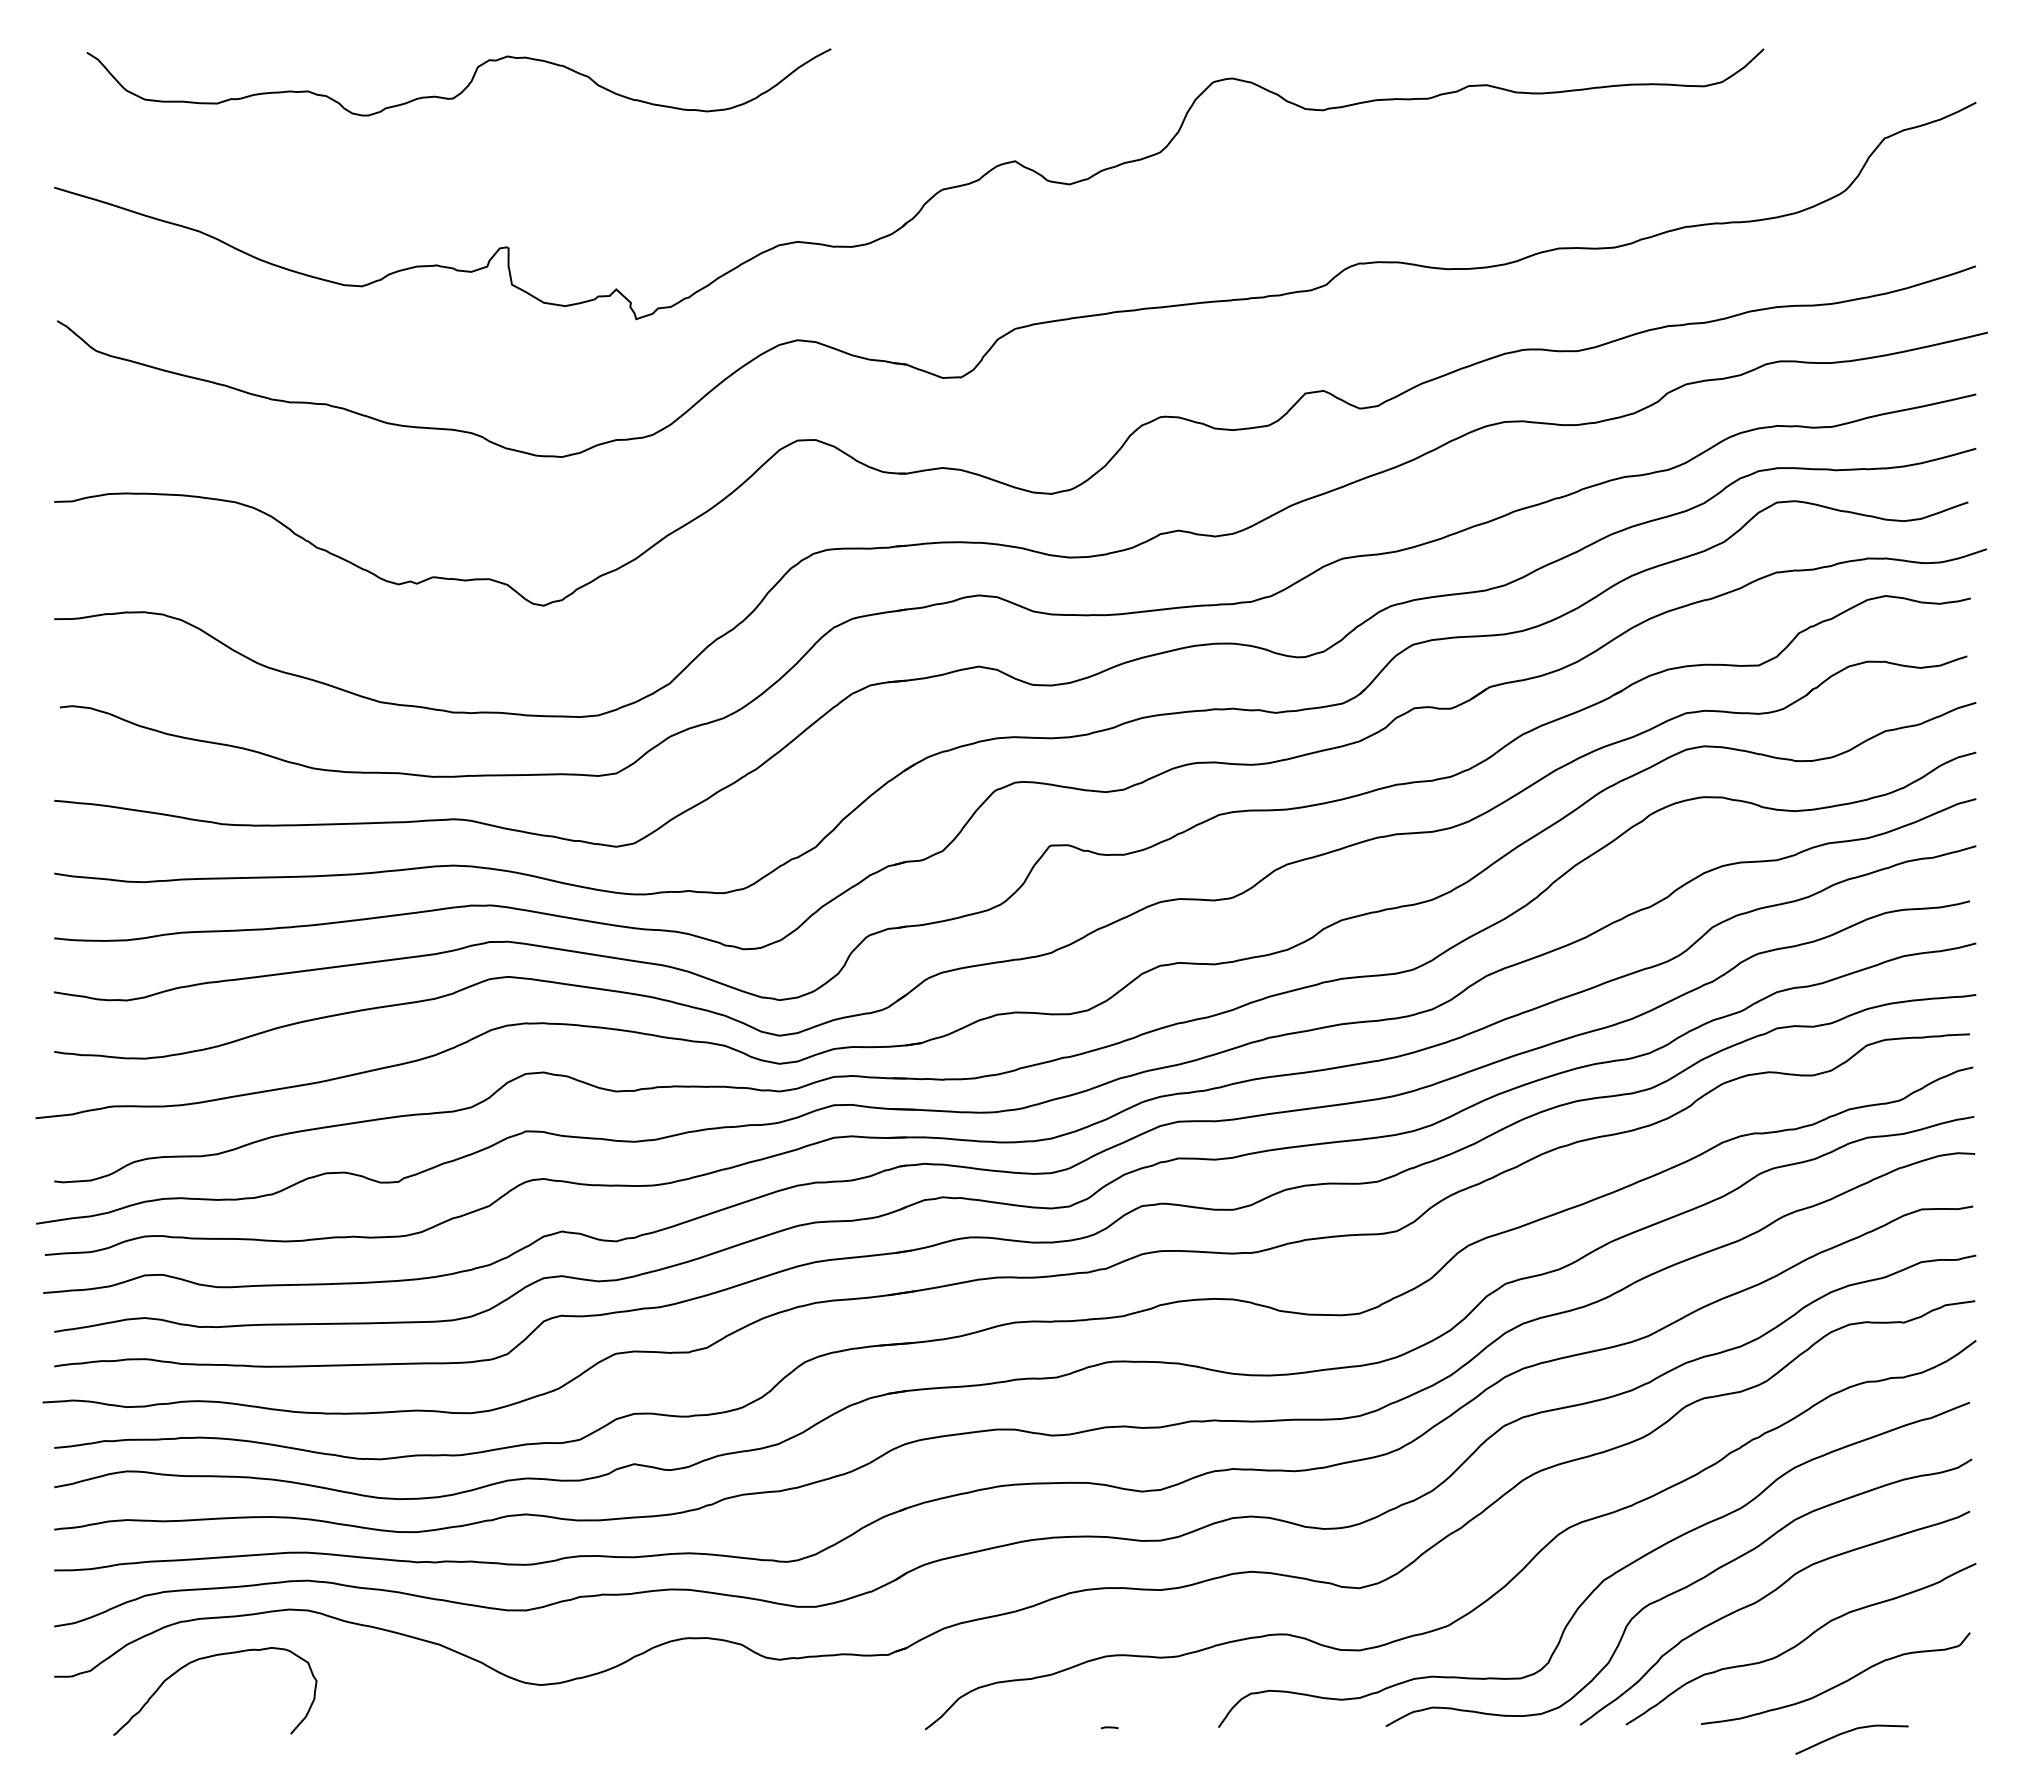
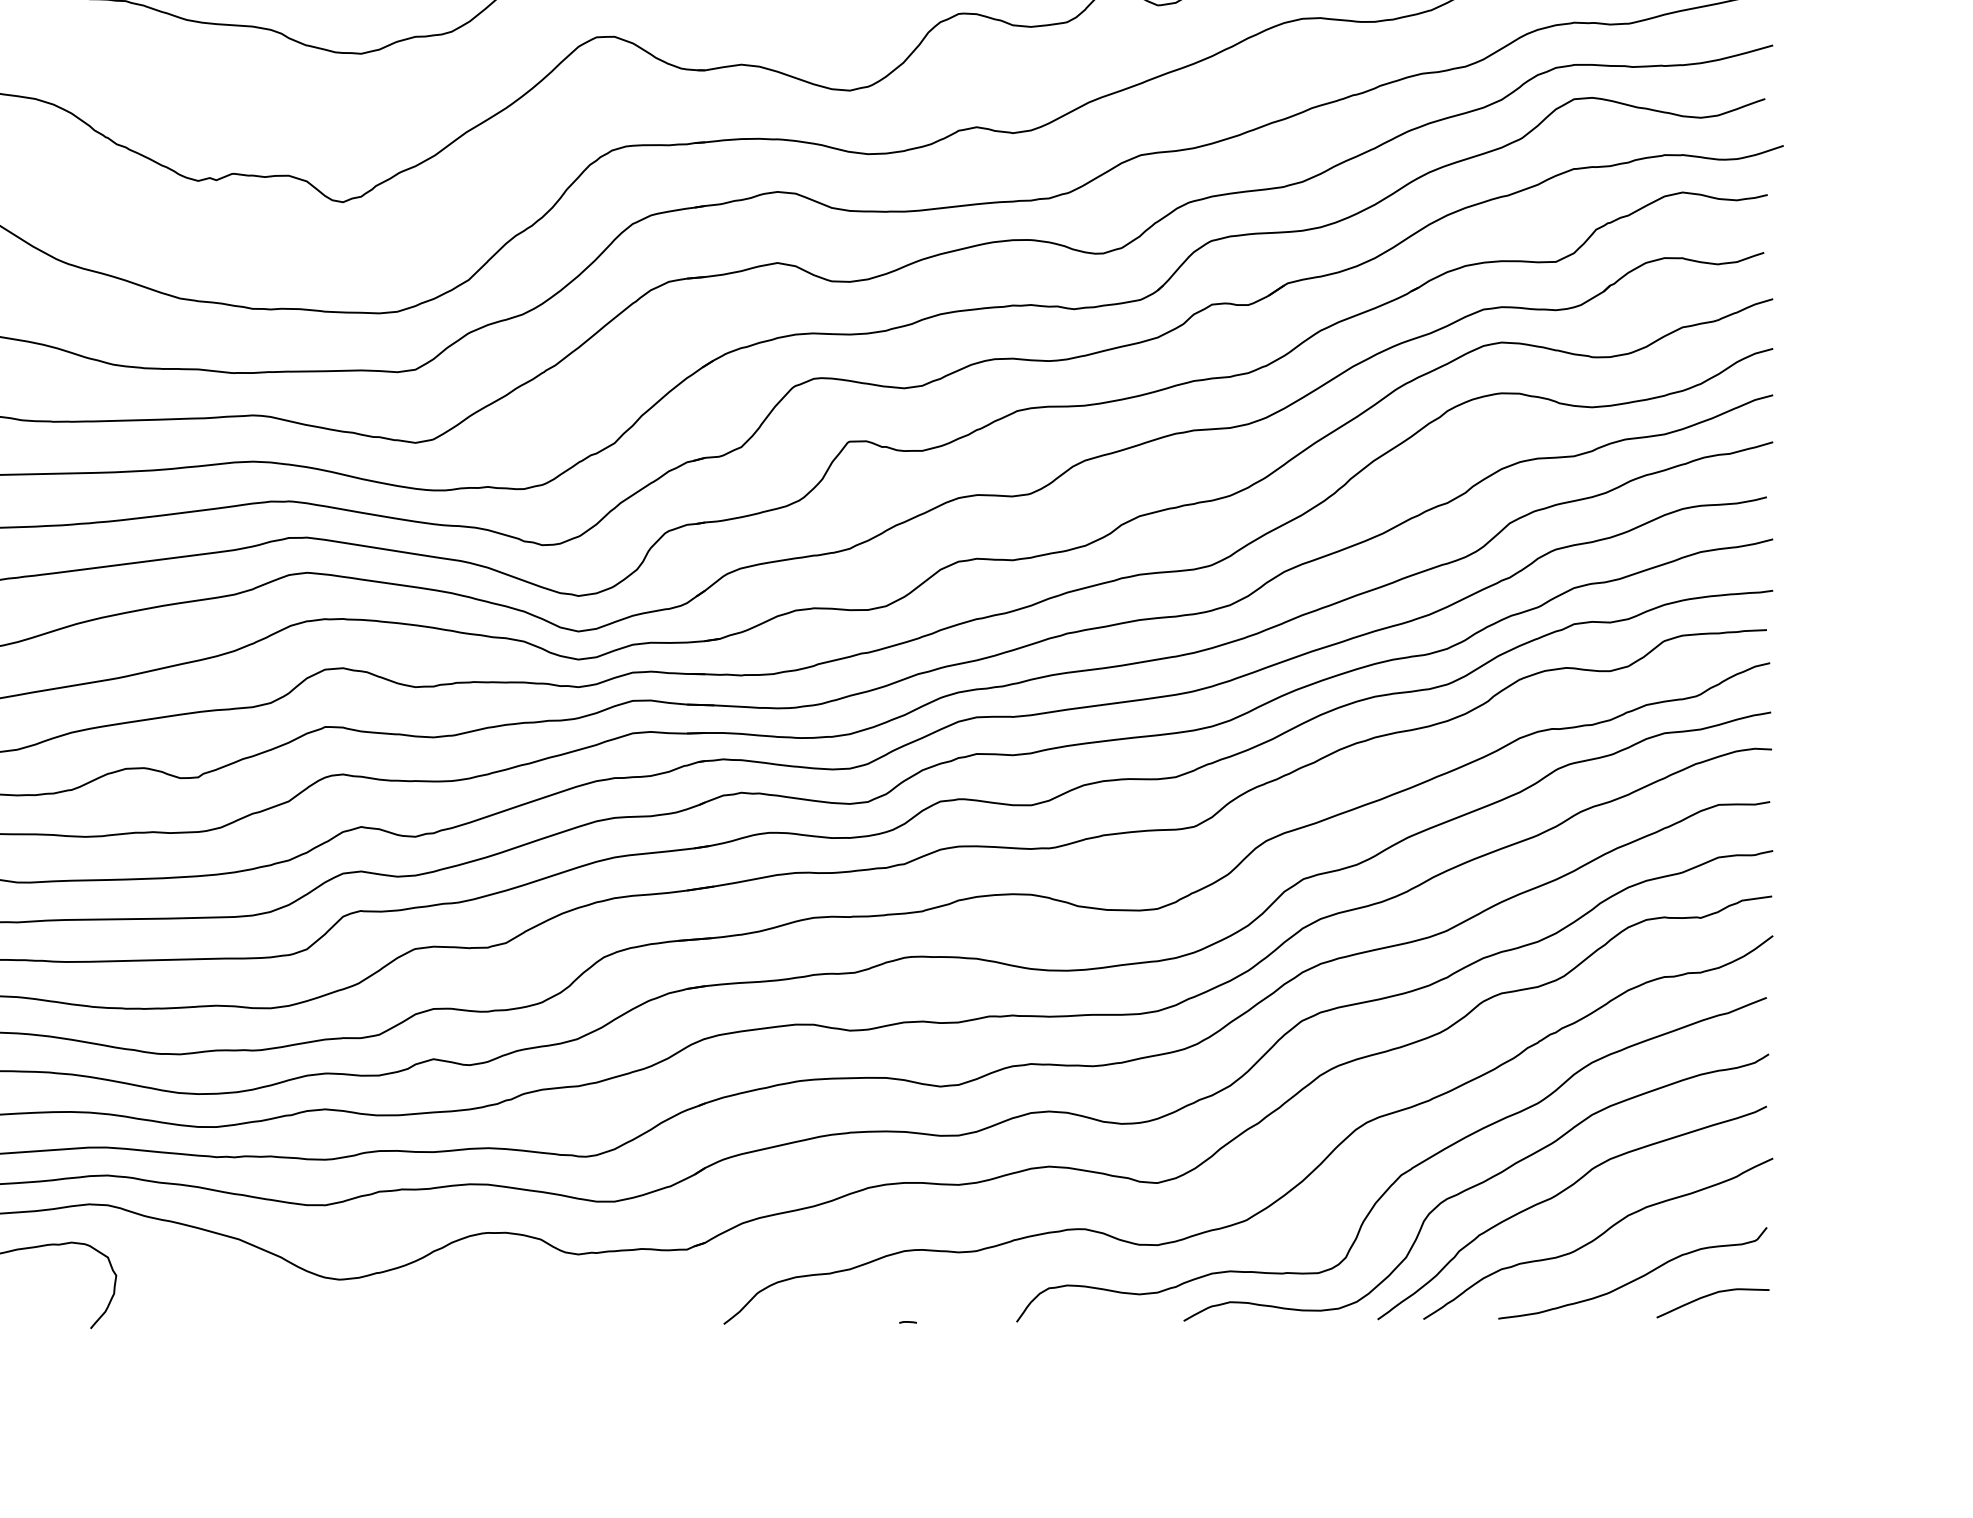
curve: (1848, 1732) -> (1709, 1296), moved

